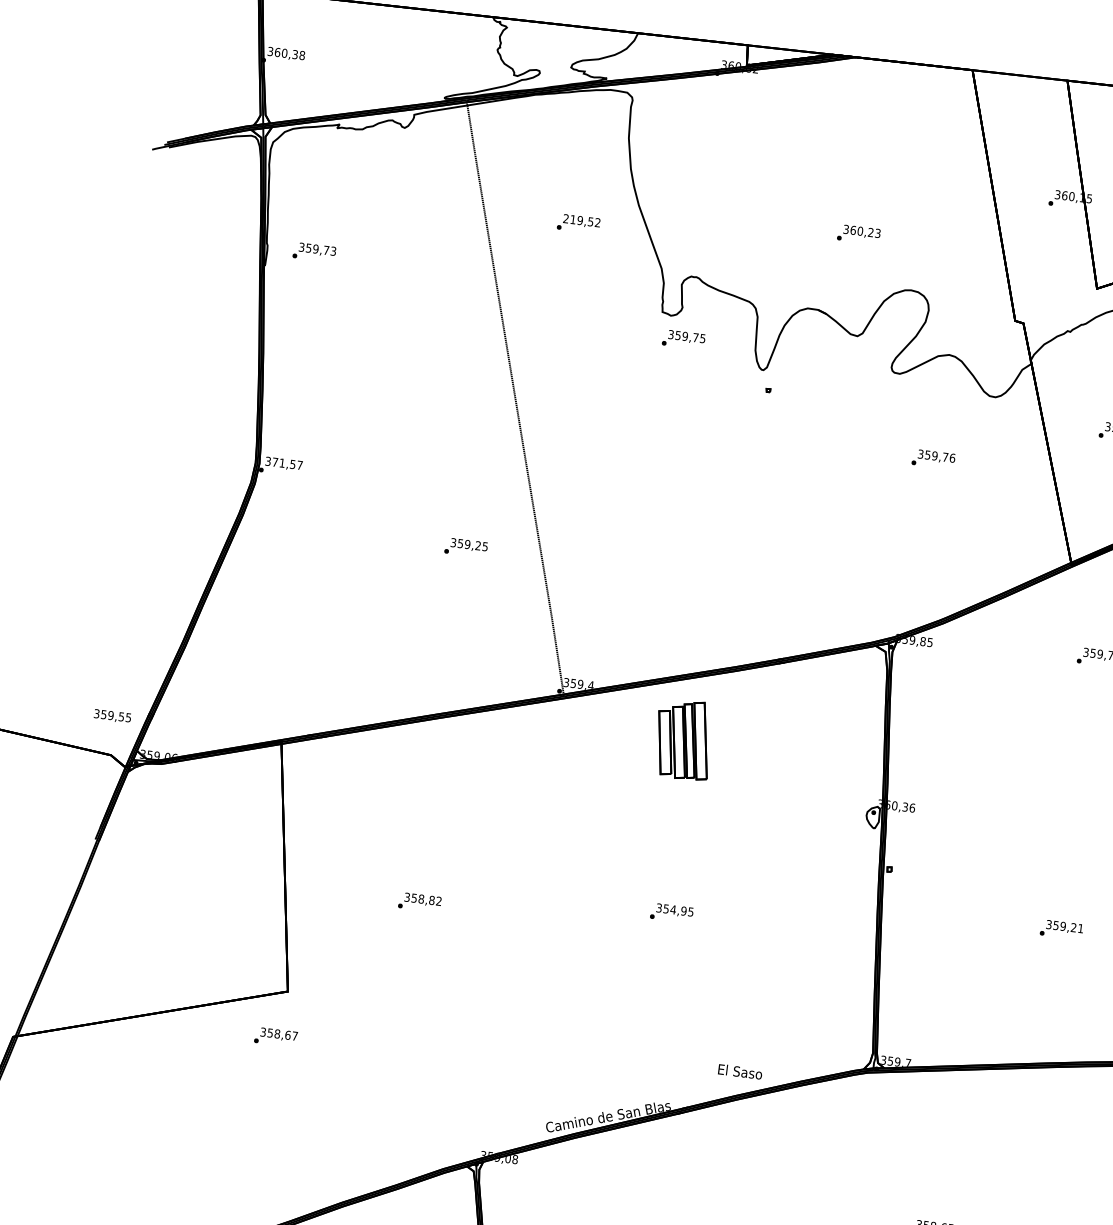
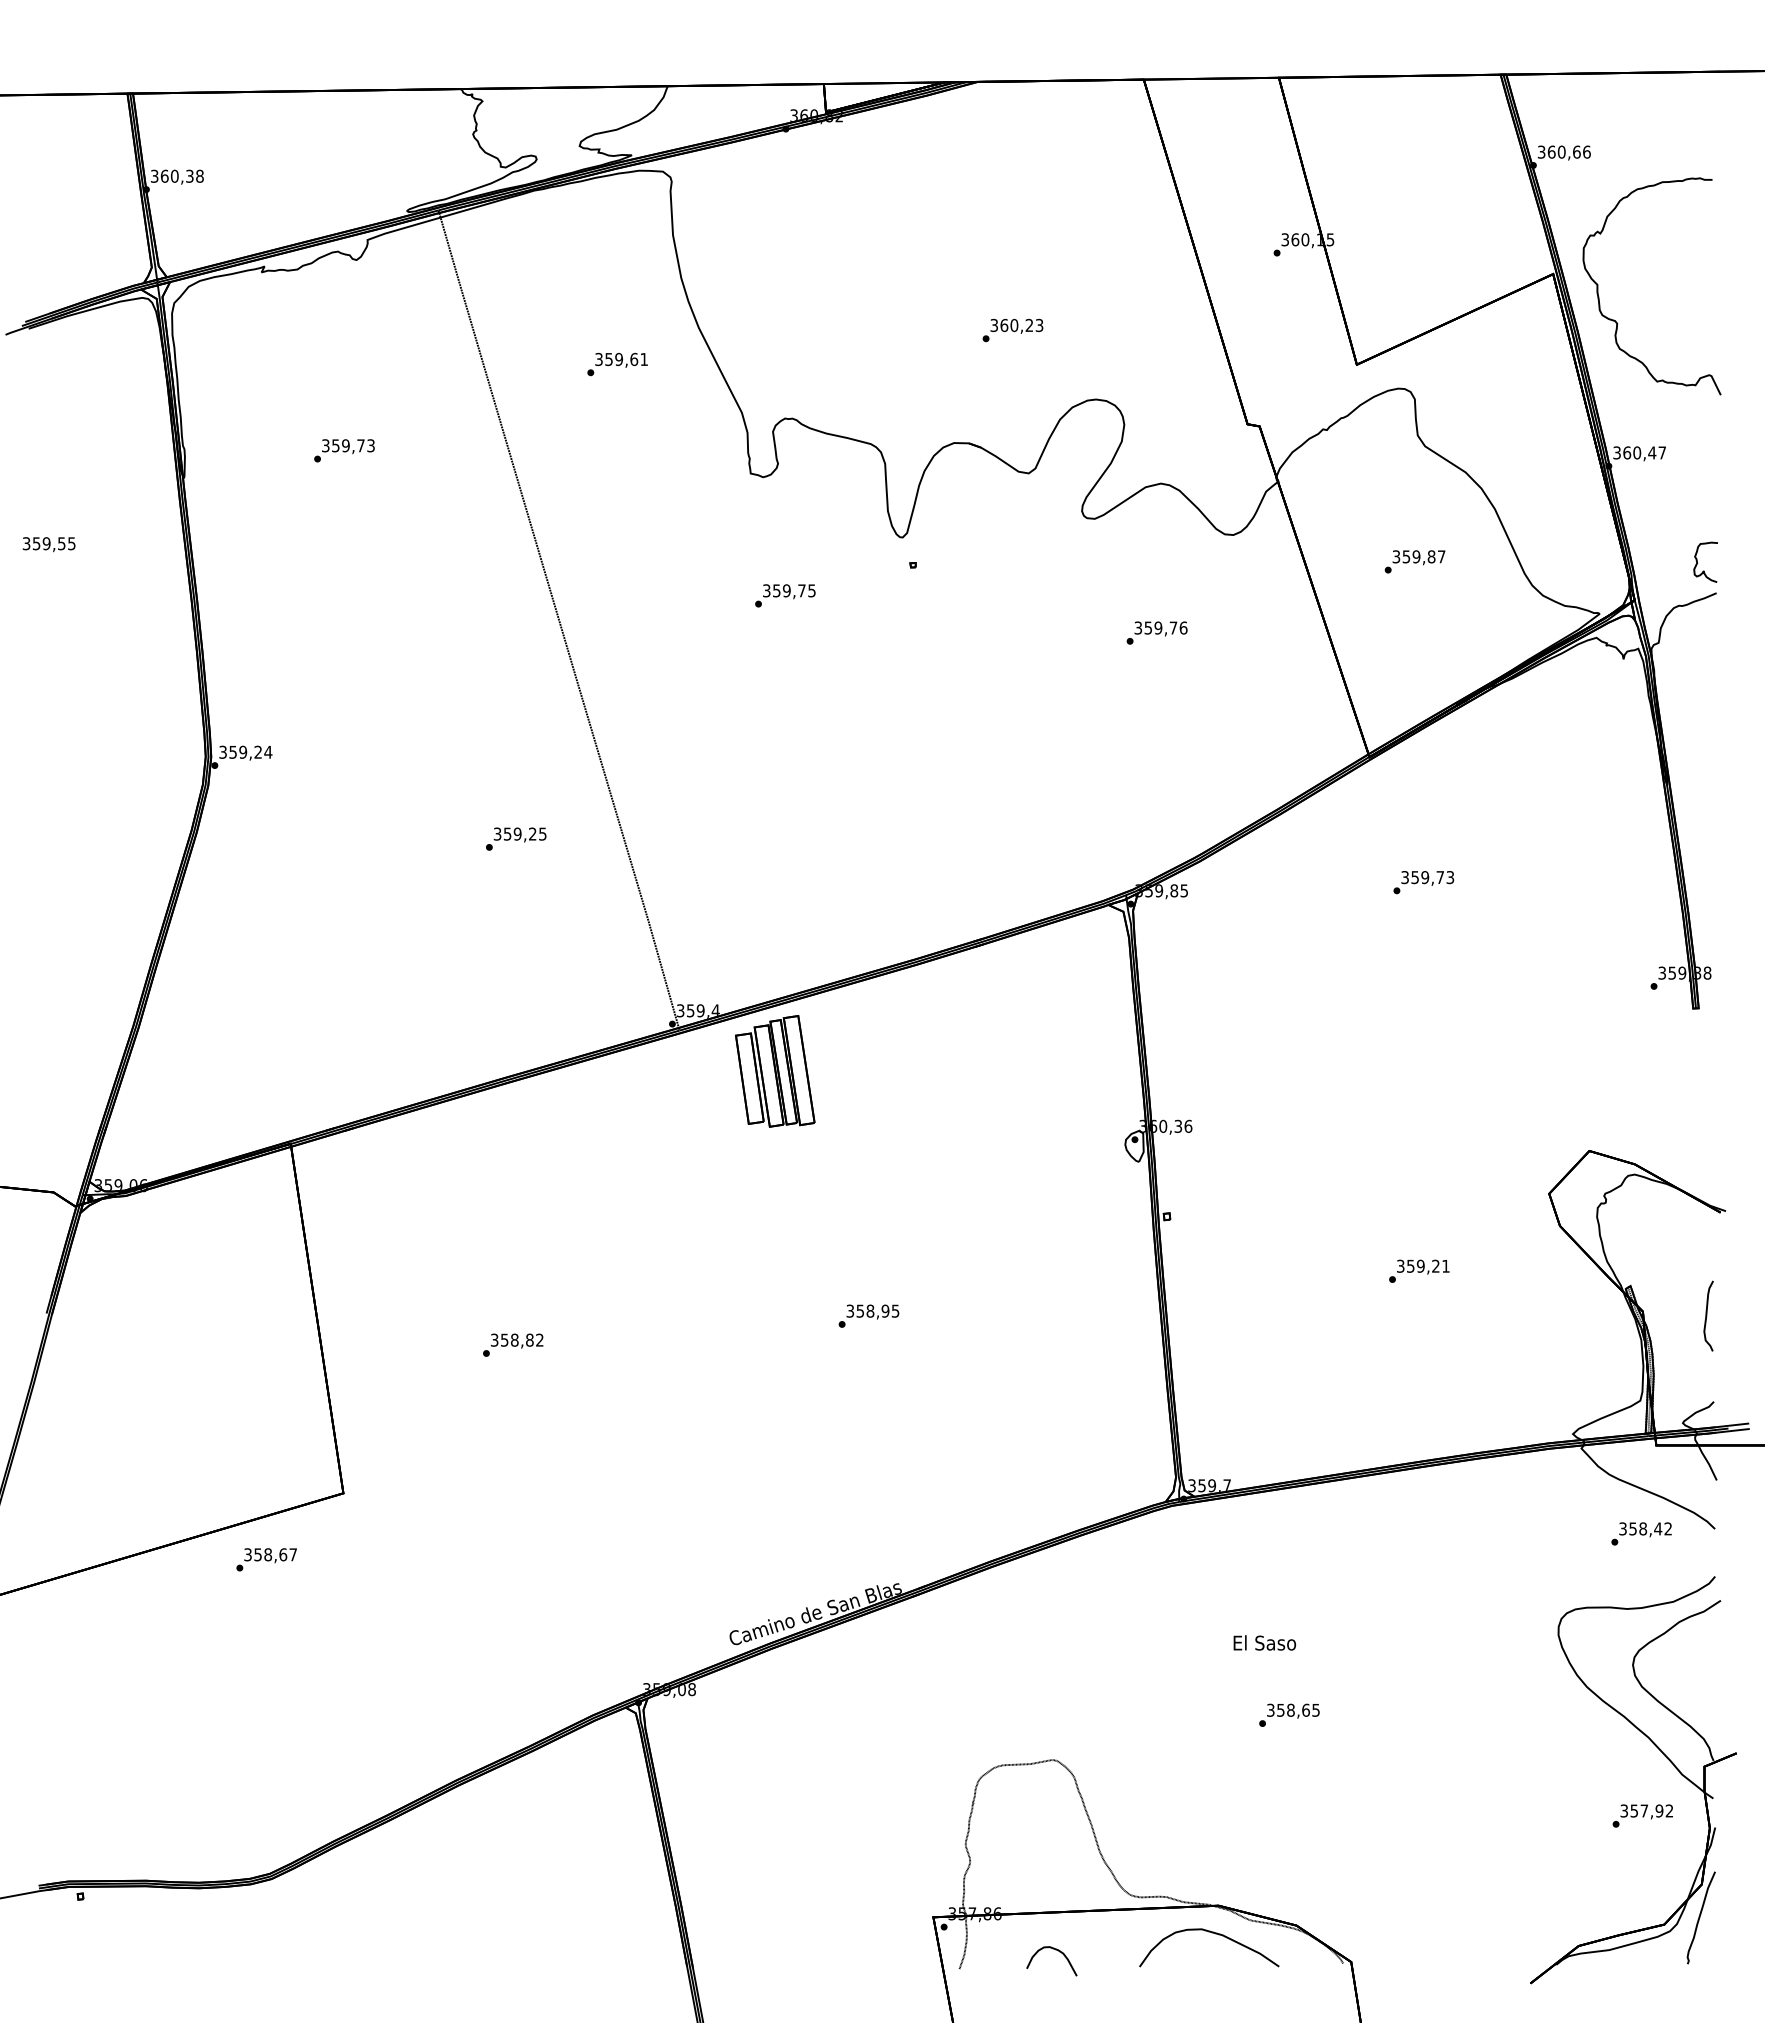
text: (581, 220) -> (621, 359), 219,52 -> 359,61
text: (314, 252) -> (344, 450), moved
text: (683, 339) -> (785, 595), moved
text: (287, 463) -> (250, 751), 371,57 -> 359,24
text: (112, 716) -> (48, 544), moved
part: (683, 739) -> (775, 1071), moved
text: (673, 909) -> (870, 1310), 354,95 -> 358,95
text: (275, 1037) -> (266, 1559), moved
text: (740, 1071) -> (1264, 1642), moved

